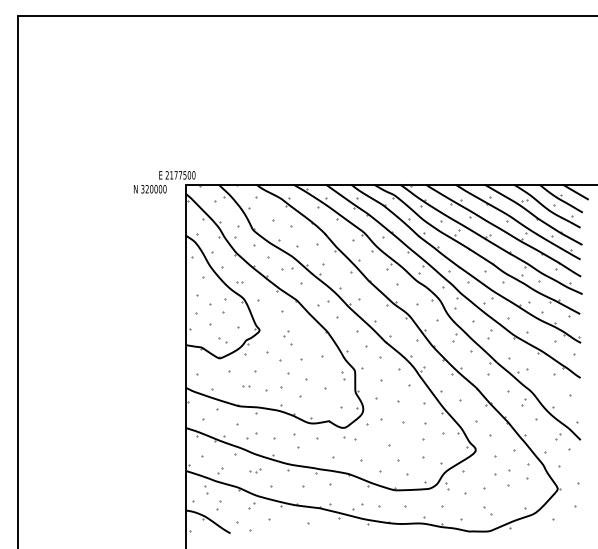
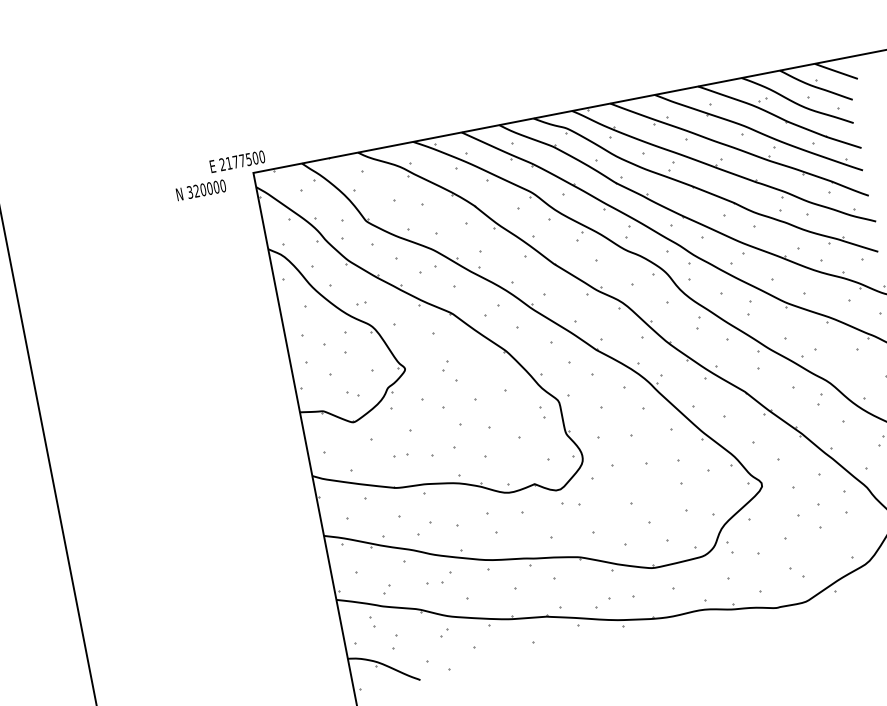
part: (246, 386) -> (401, 456), size x1.6
part: (255, 470) -> (439, 579), size x1.6

